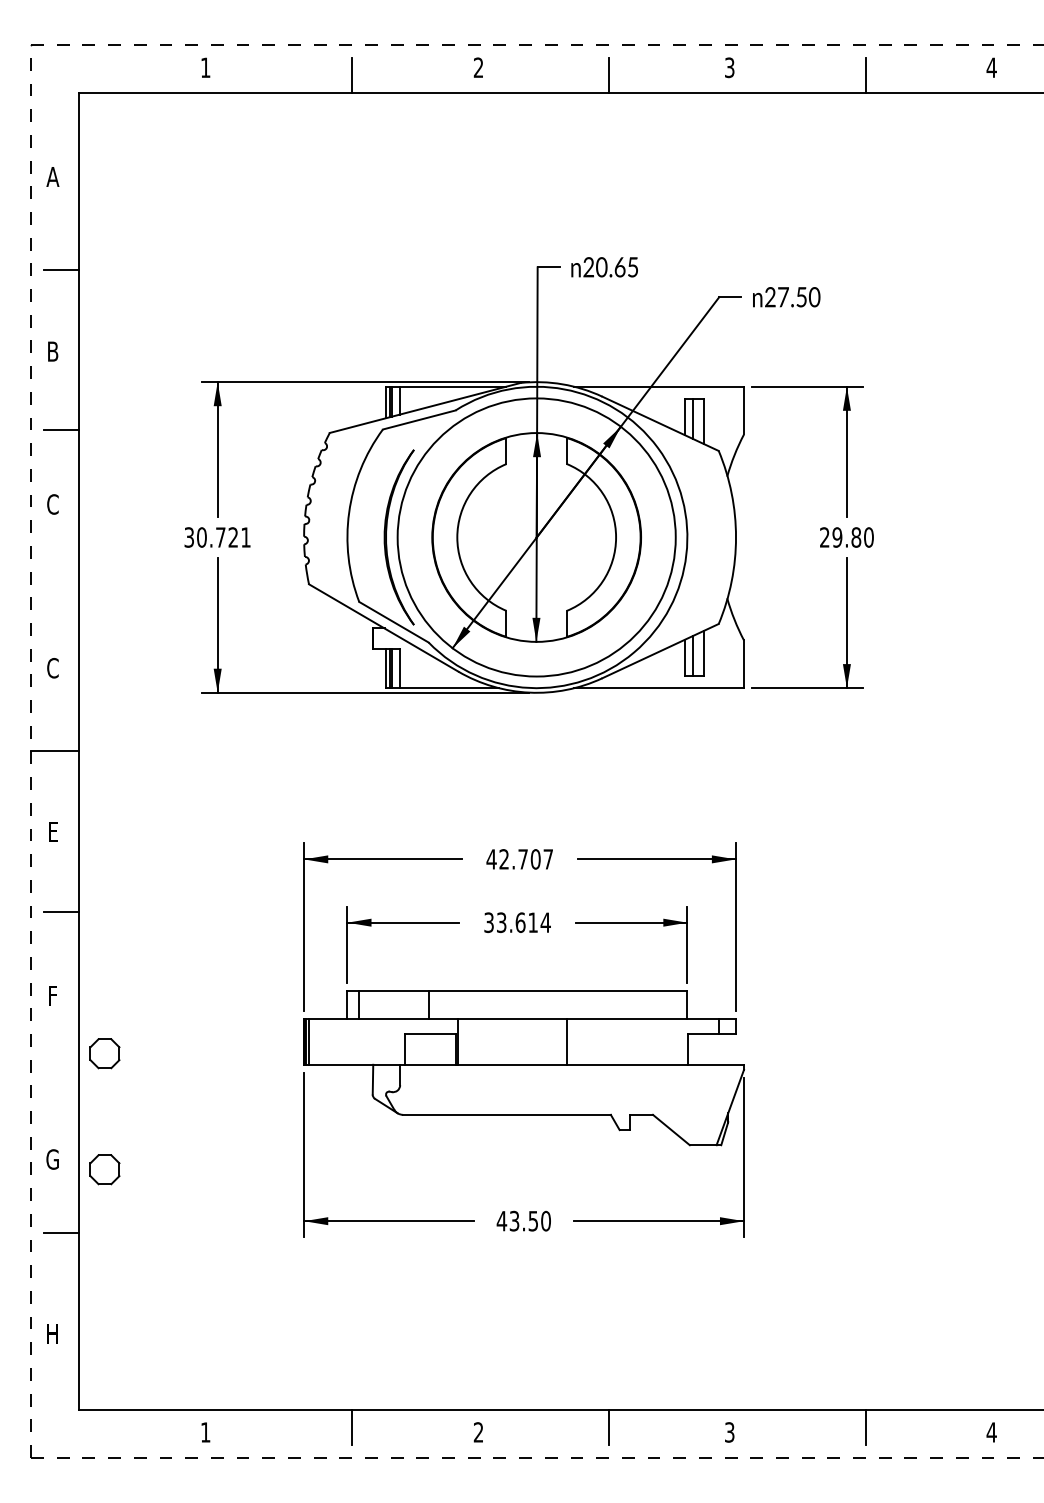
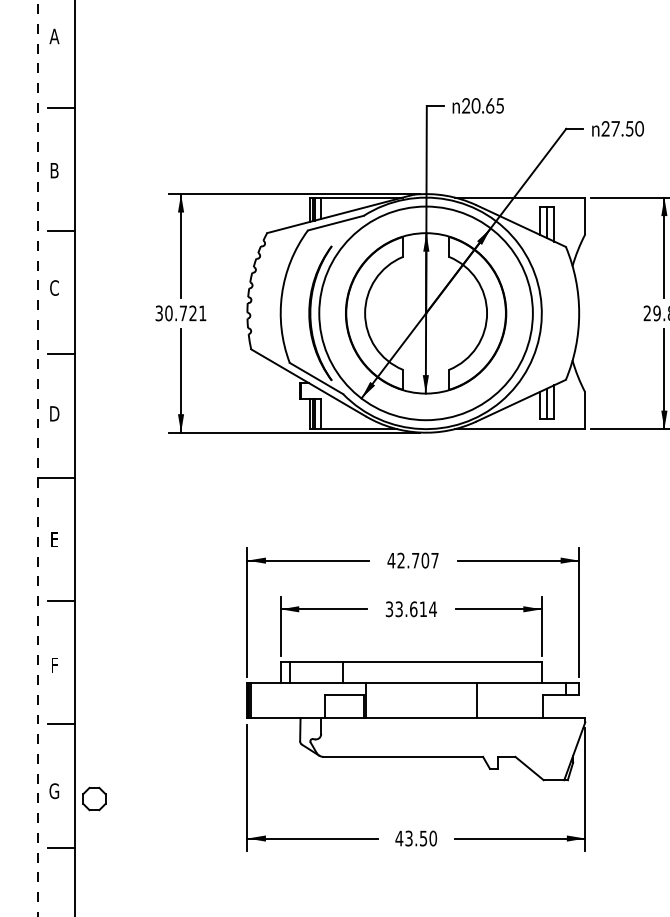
line: (61, 590) -> (61, 354), added
text: (53, 668) -> (54, 414), C -> D
line: (567, 1041) -> (476, 700), moved
part: (104, 1053) -> (94, 709), removed
line: (61, 1072) -> (61, 724), added

